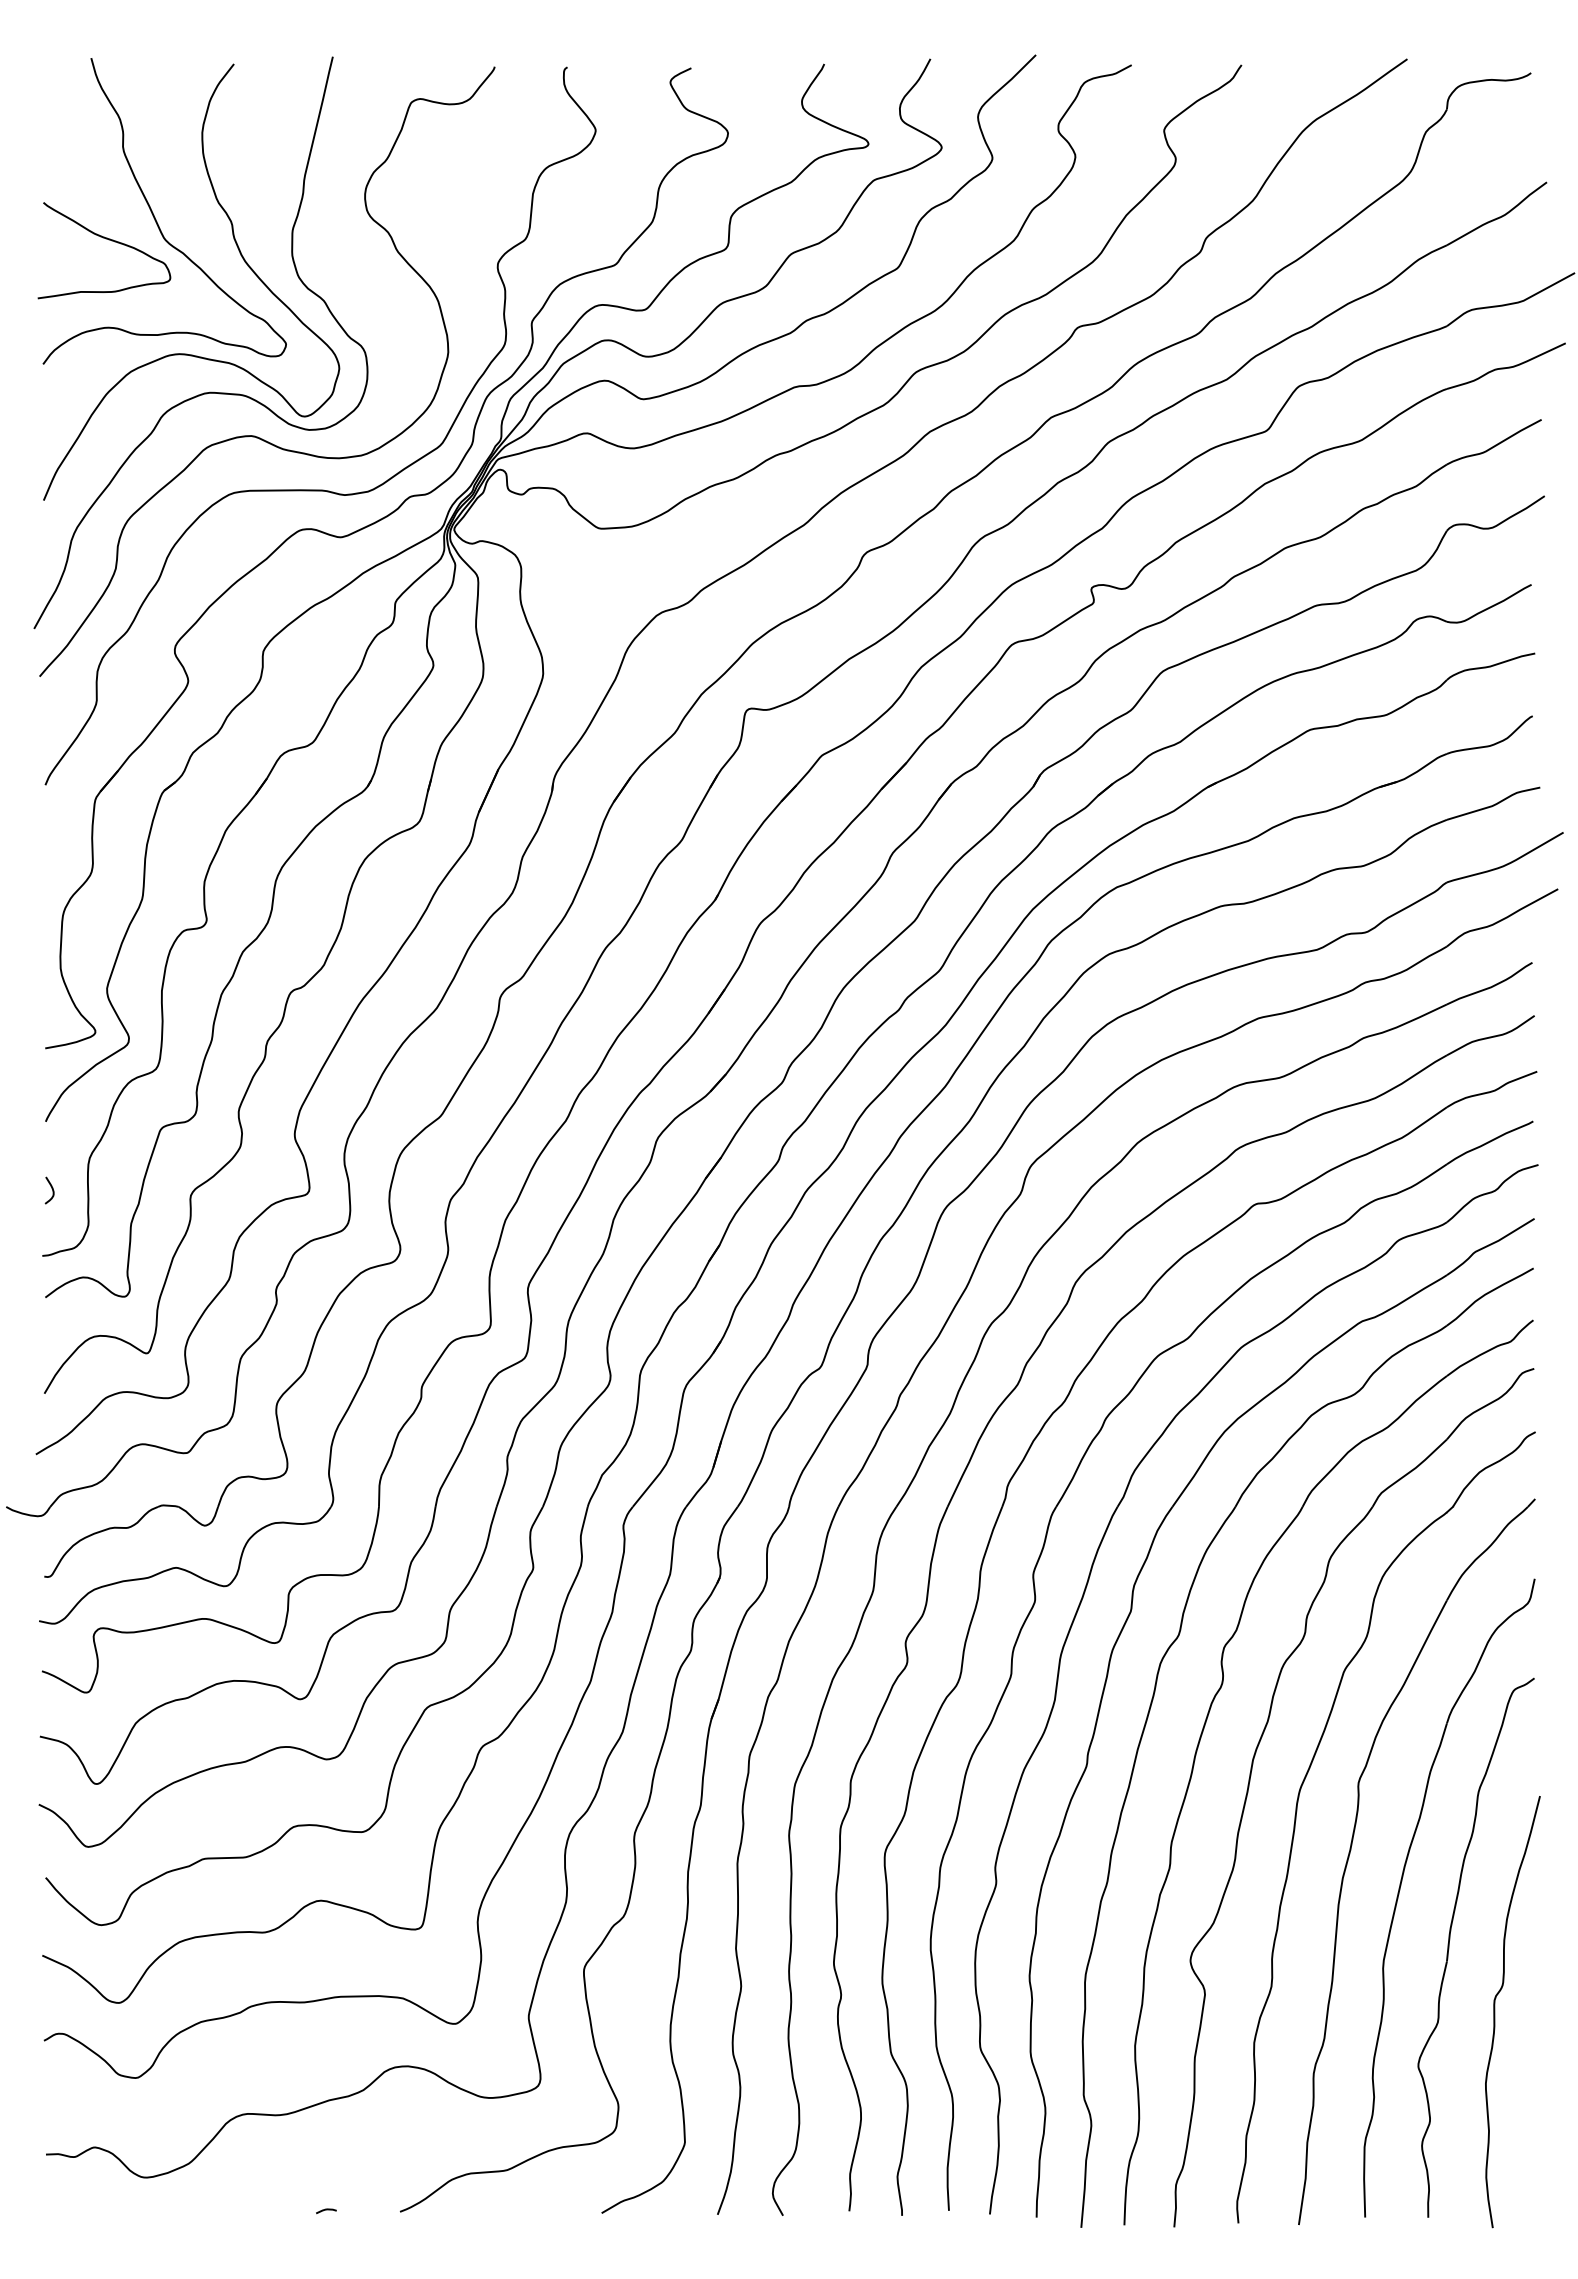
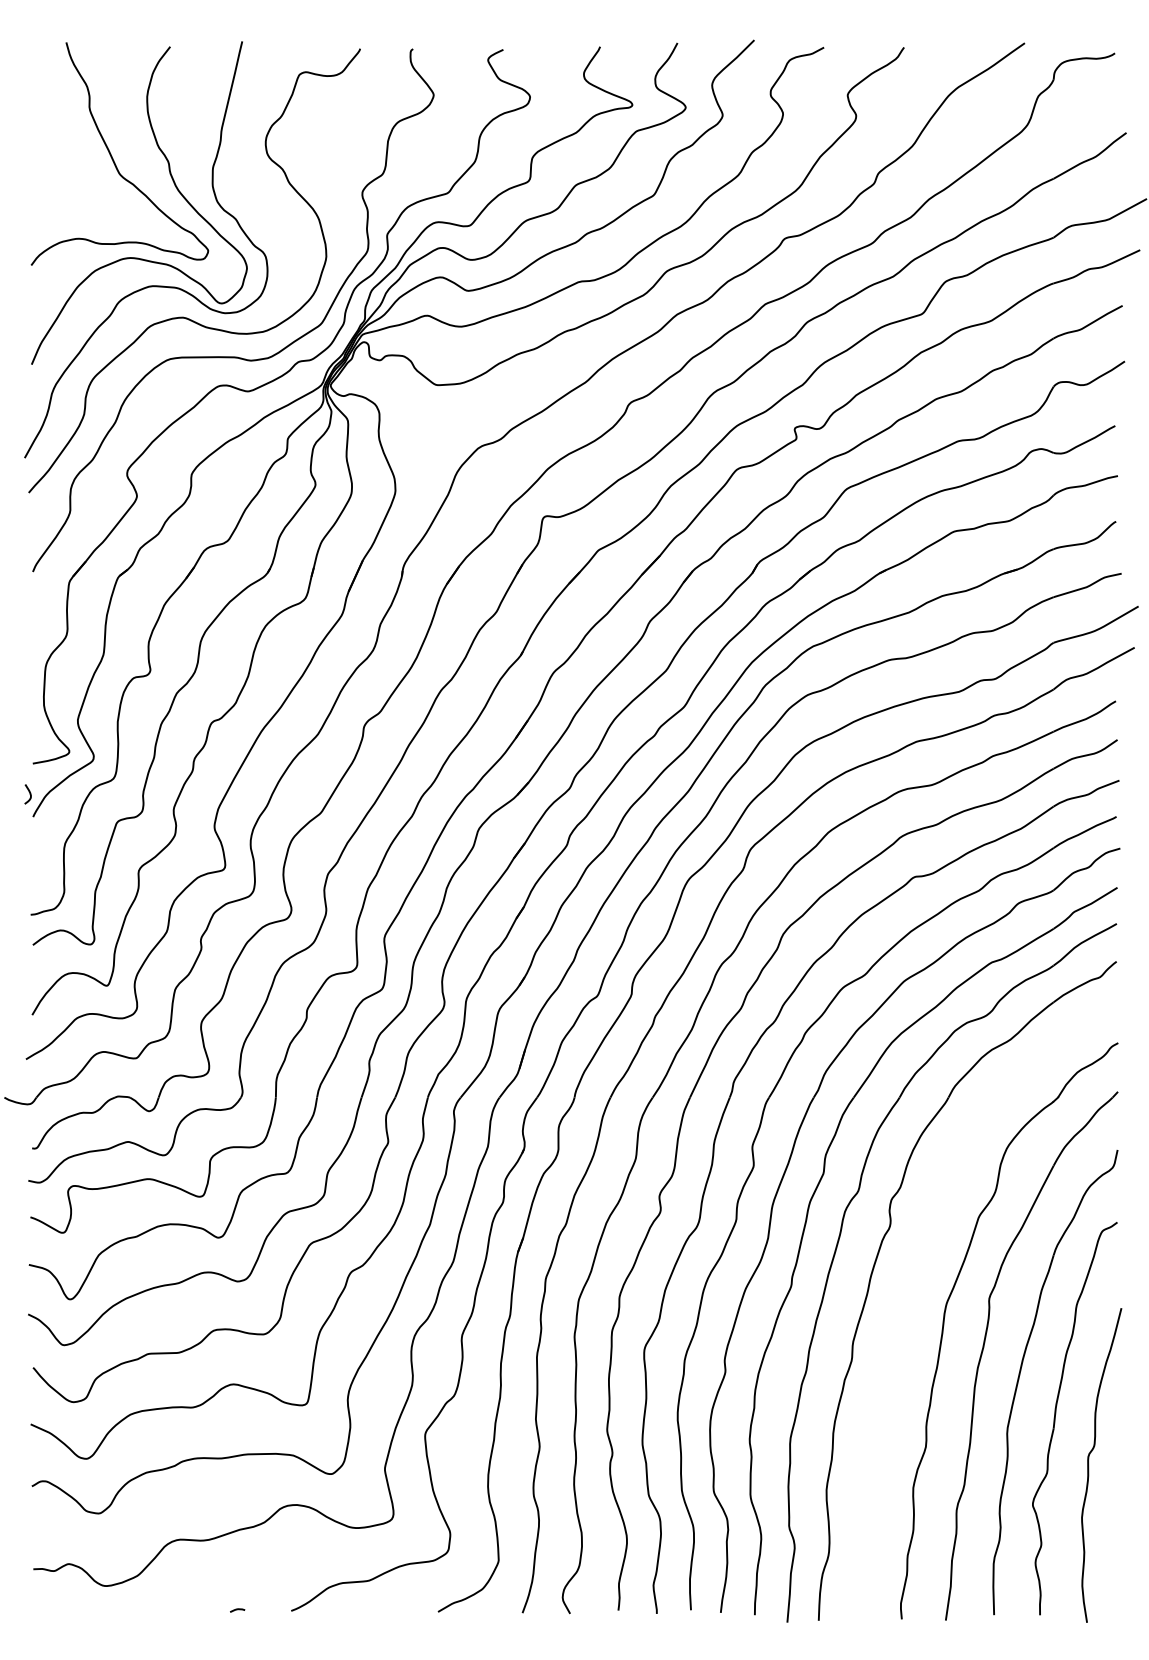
curve: (108, 240) -> (78, 175), removed
curve: (51, 1188) -> (29, 792), moved
part: (1251, 1776) -> (911, 1293), removed

